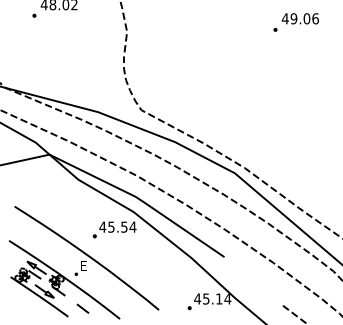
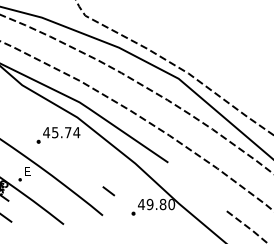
text: (124, 226) -> (68, 132), 45.54 -> 45.74
text: (217, 298) -> (161, 204), 45.14 -> 49.80
line: (82, 308) -> (108, 191), moved

